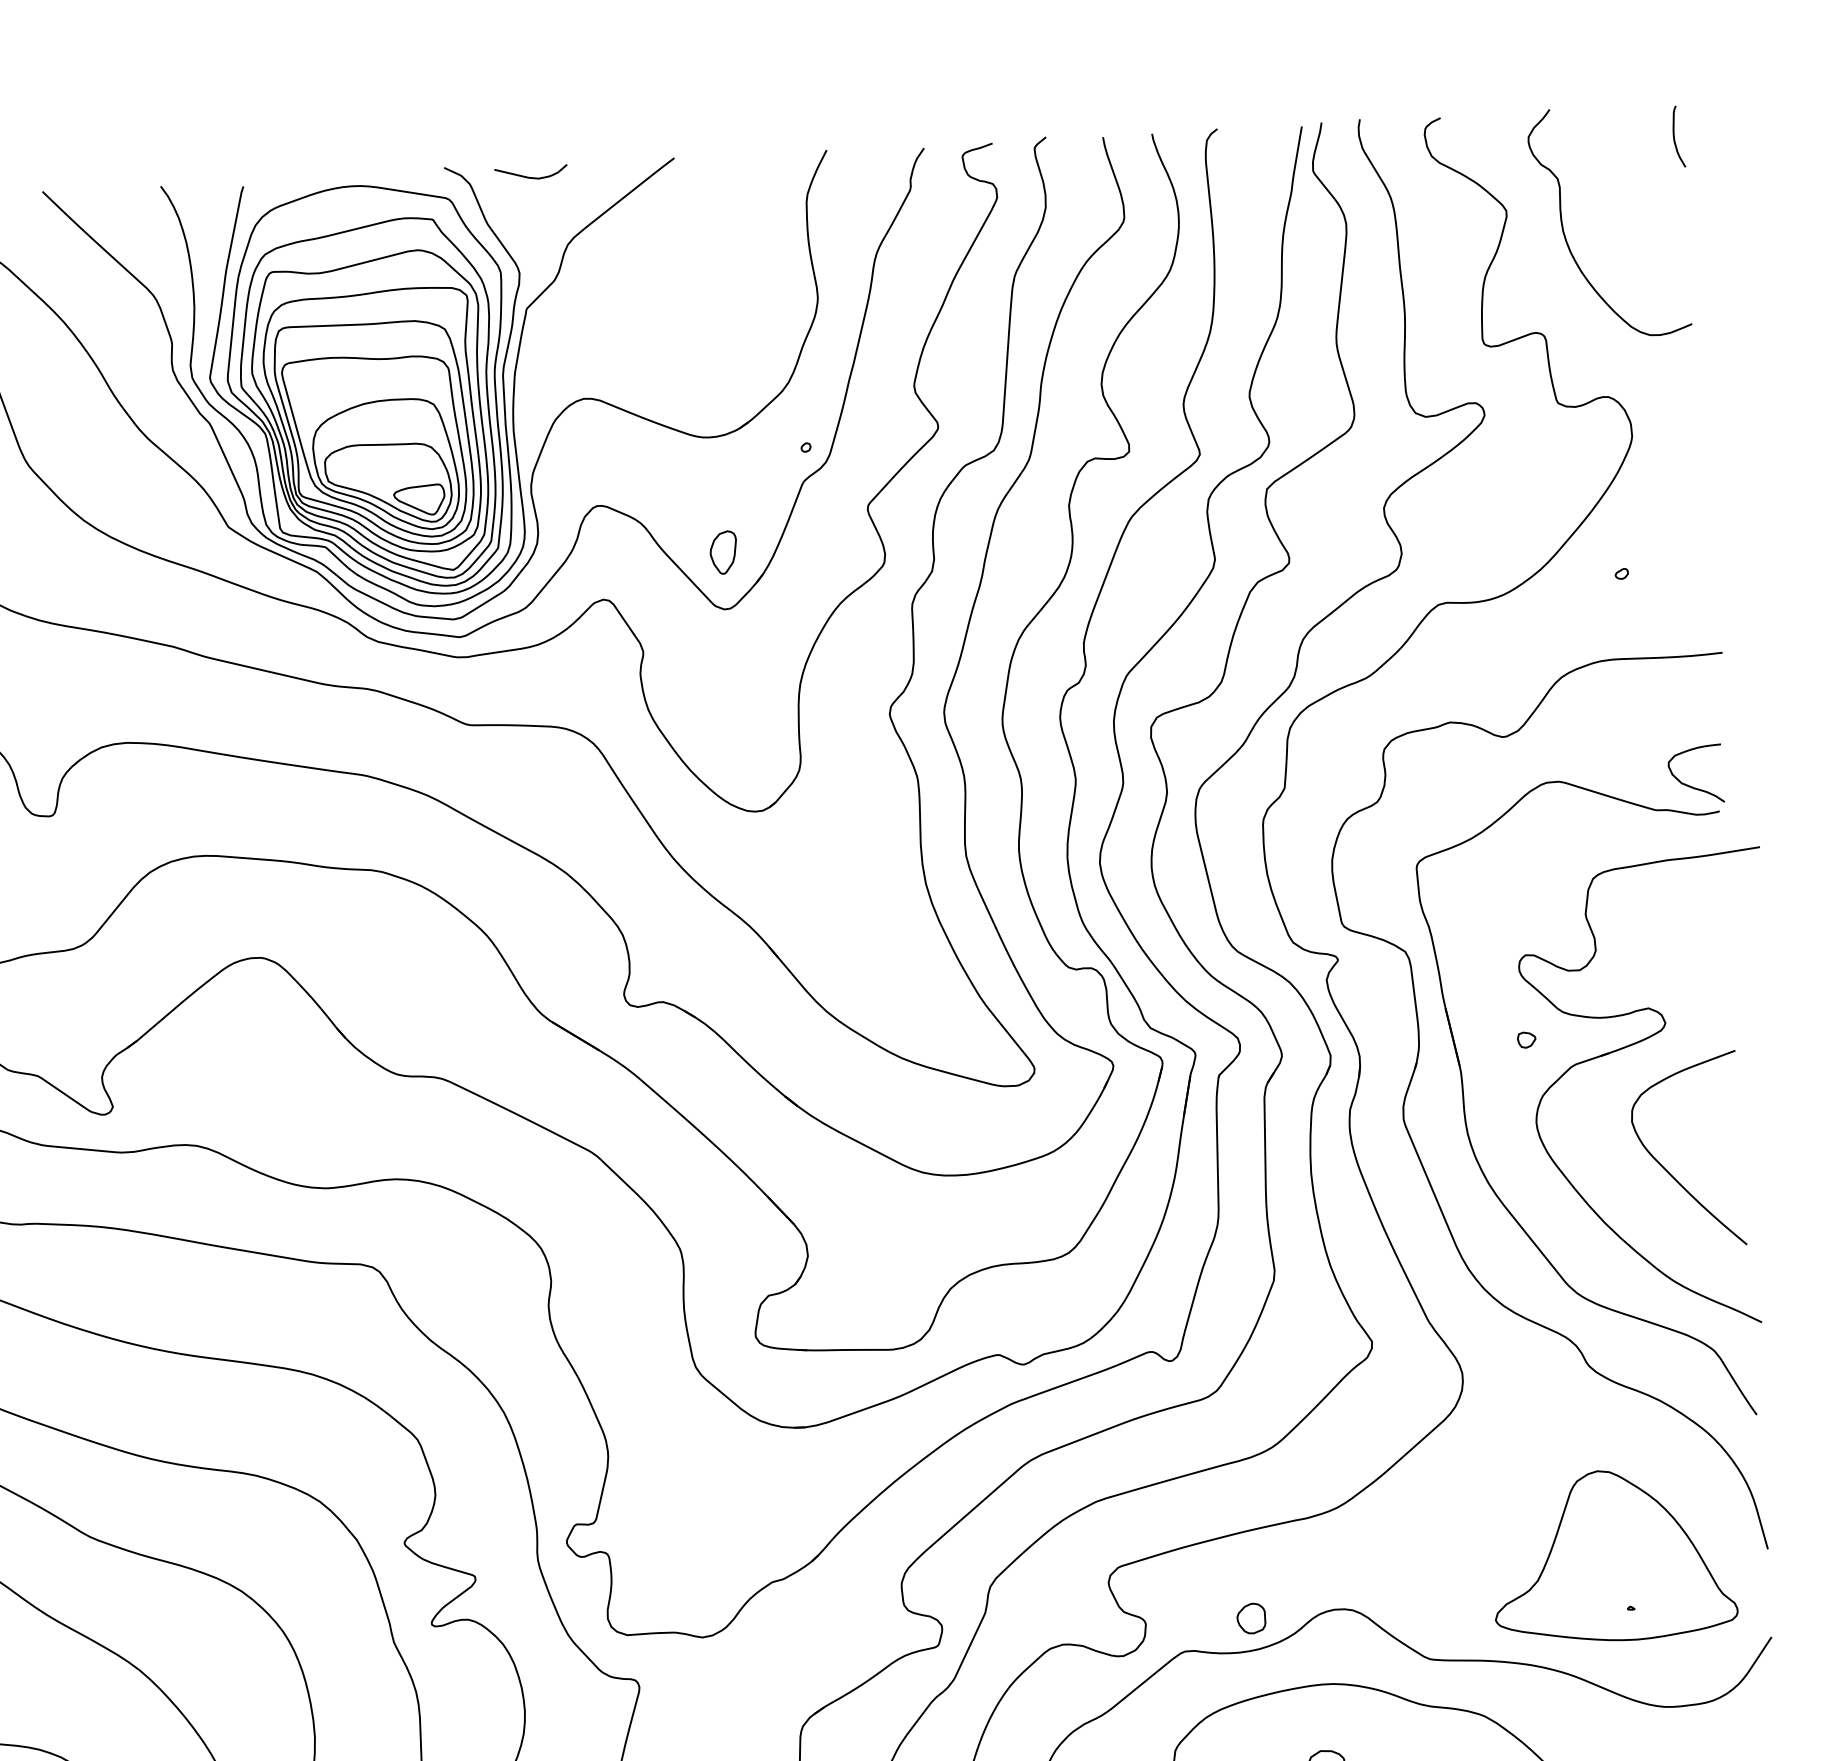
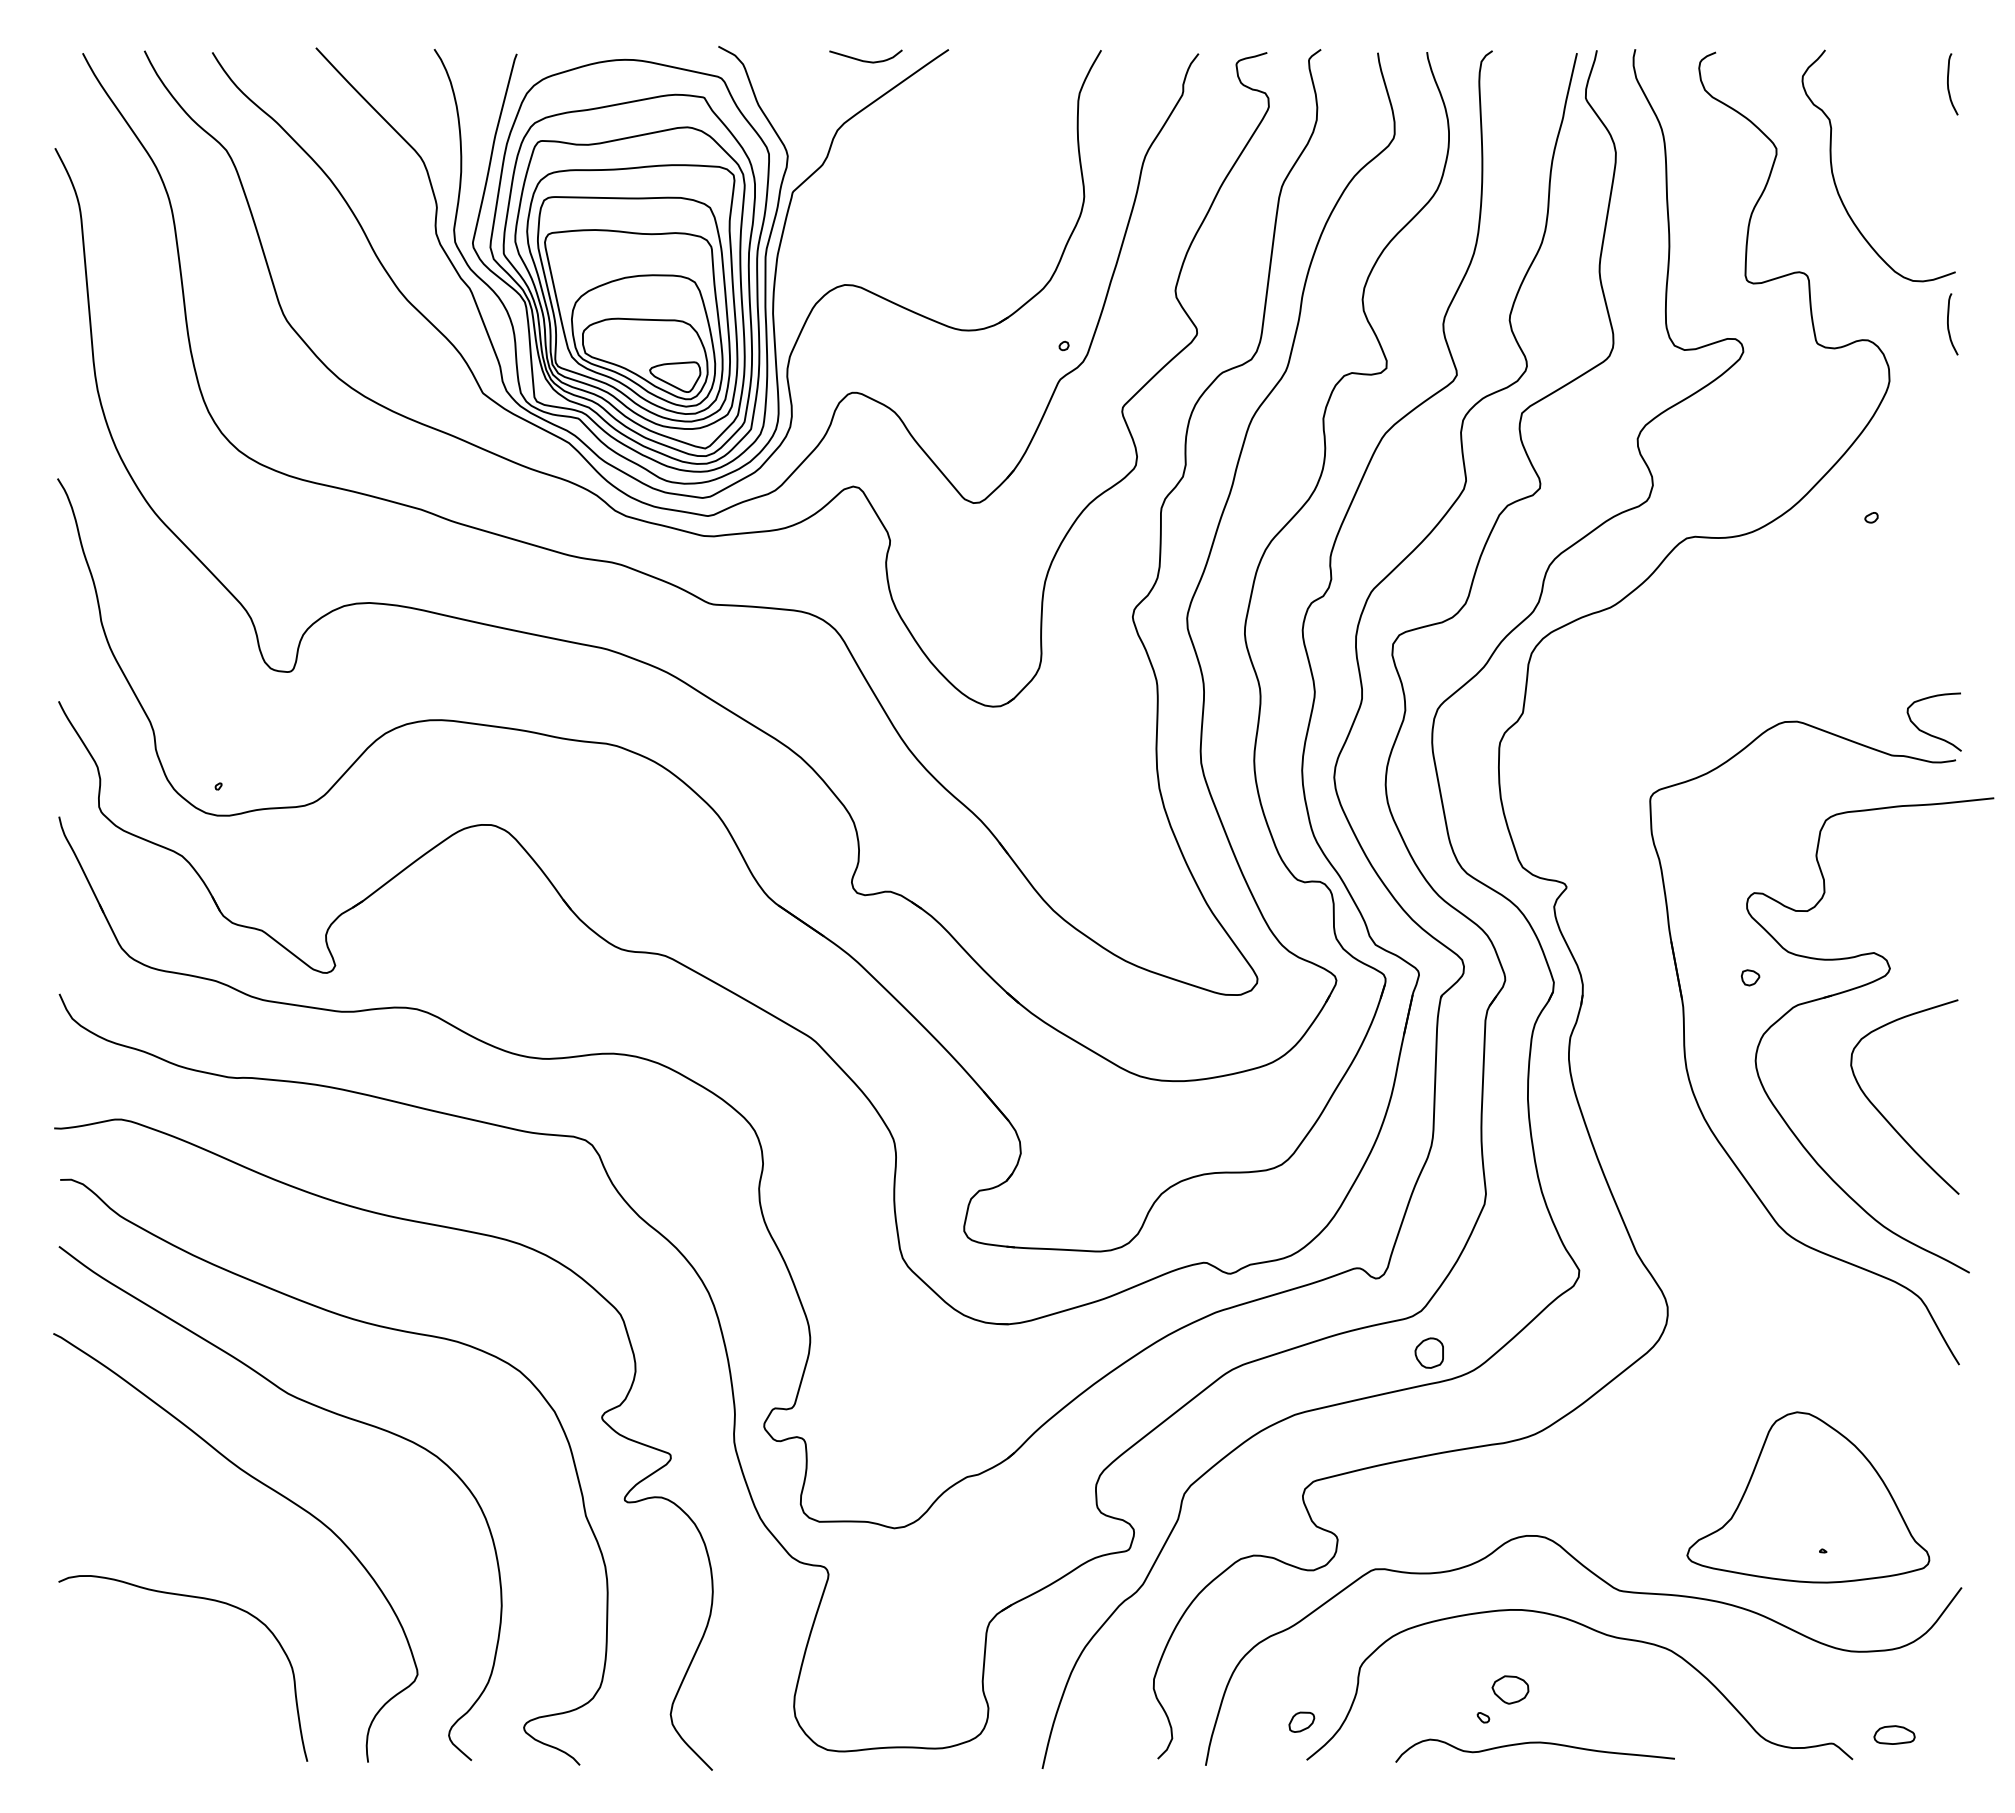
curve: (530, 176) -> (865, 60), moved
curve: (1687, 376) -> (1948, 324), added
part: (723, 552) -> (975, 446), removed
part: (1421, 1159) -> (1638, 1091), removed
part: (1250, 1618) -> (1428, 1352), moved

